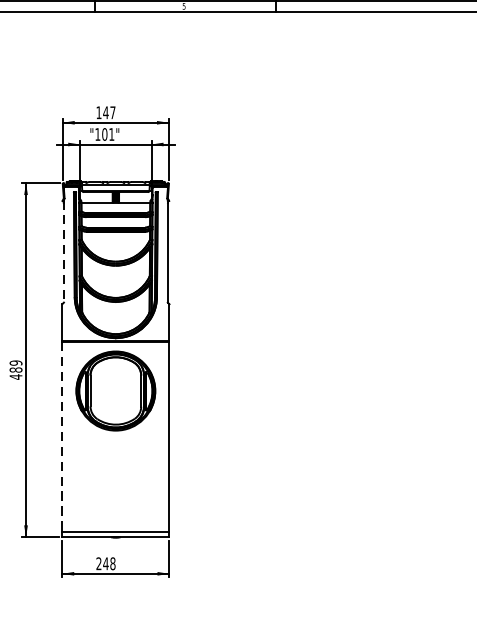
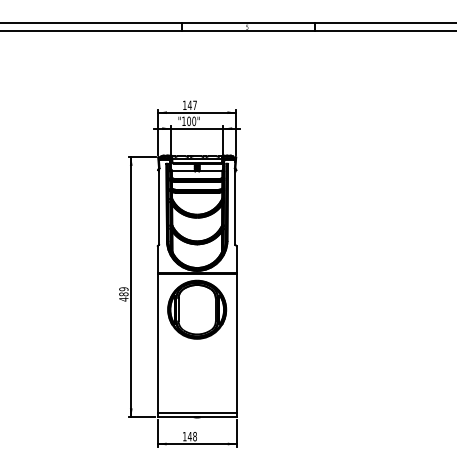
text: (112, 134) -> (194, 121), "101" -> "100"
line: (64, 251) -> (159, 207), dashed -> solid
line: (61, 436) -> (157, 343), dashed -> solid
text: (98, 562) -> (184, 435), 248 -> 148

